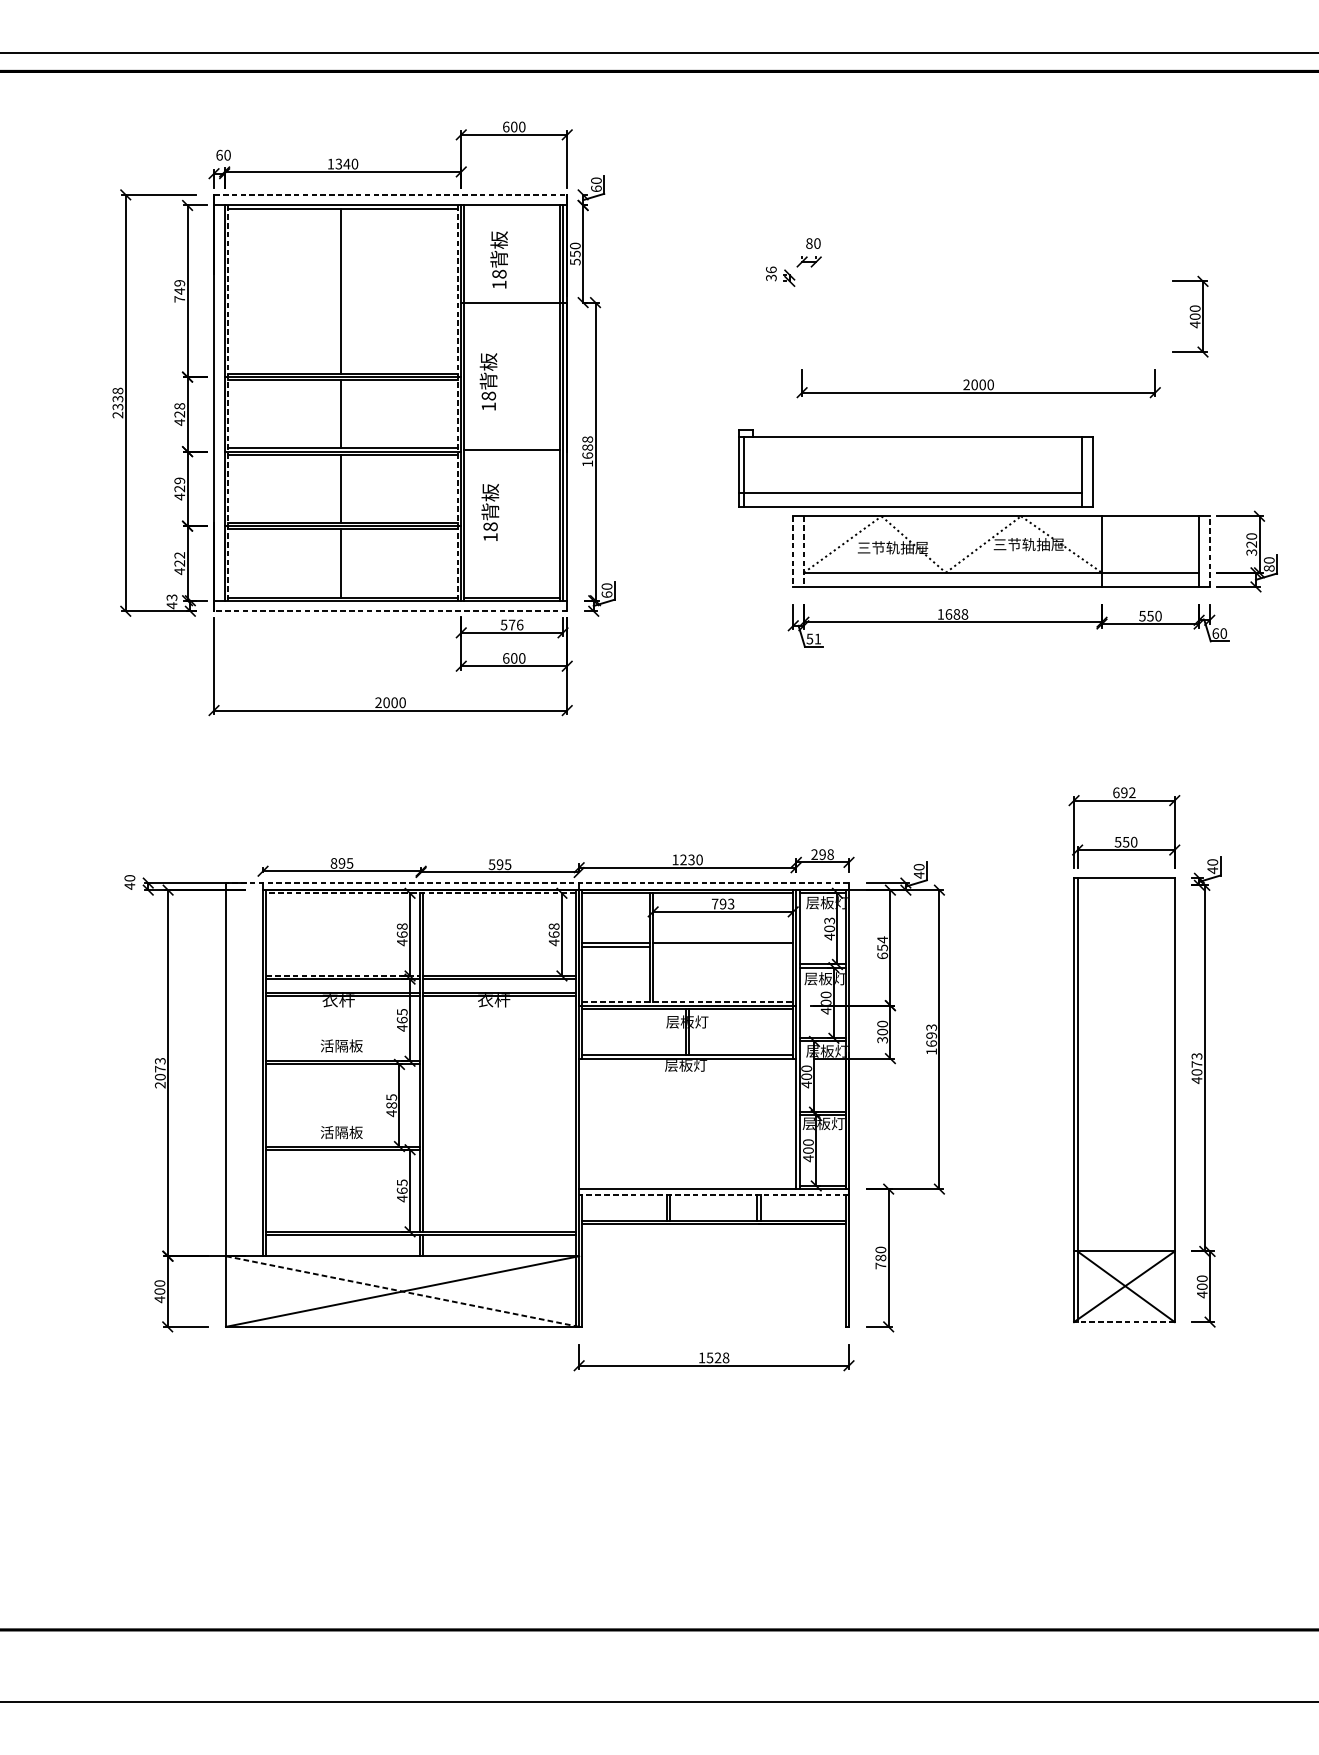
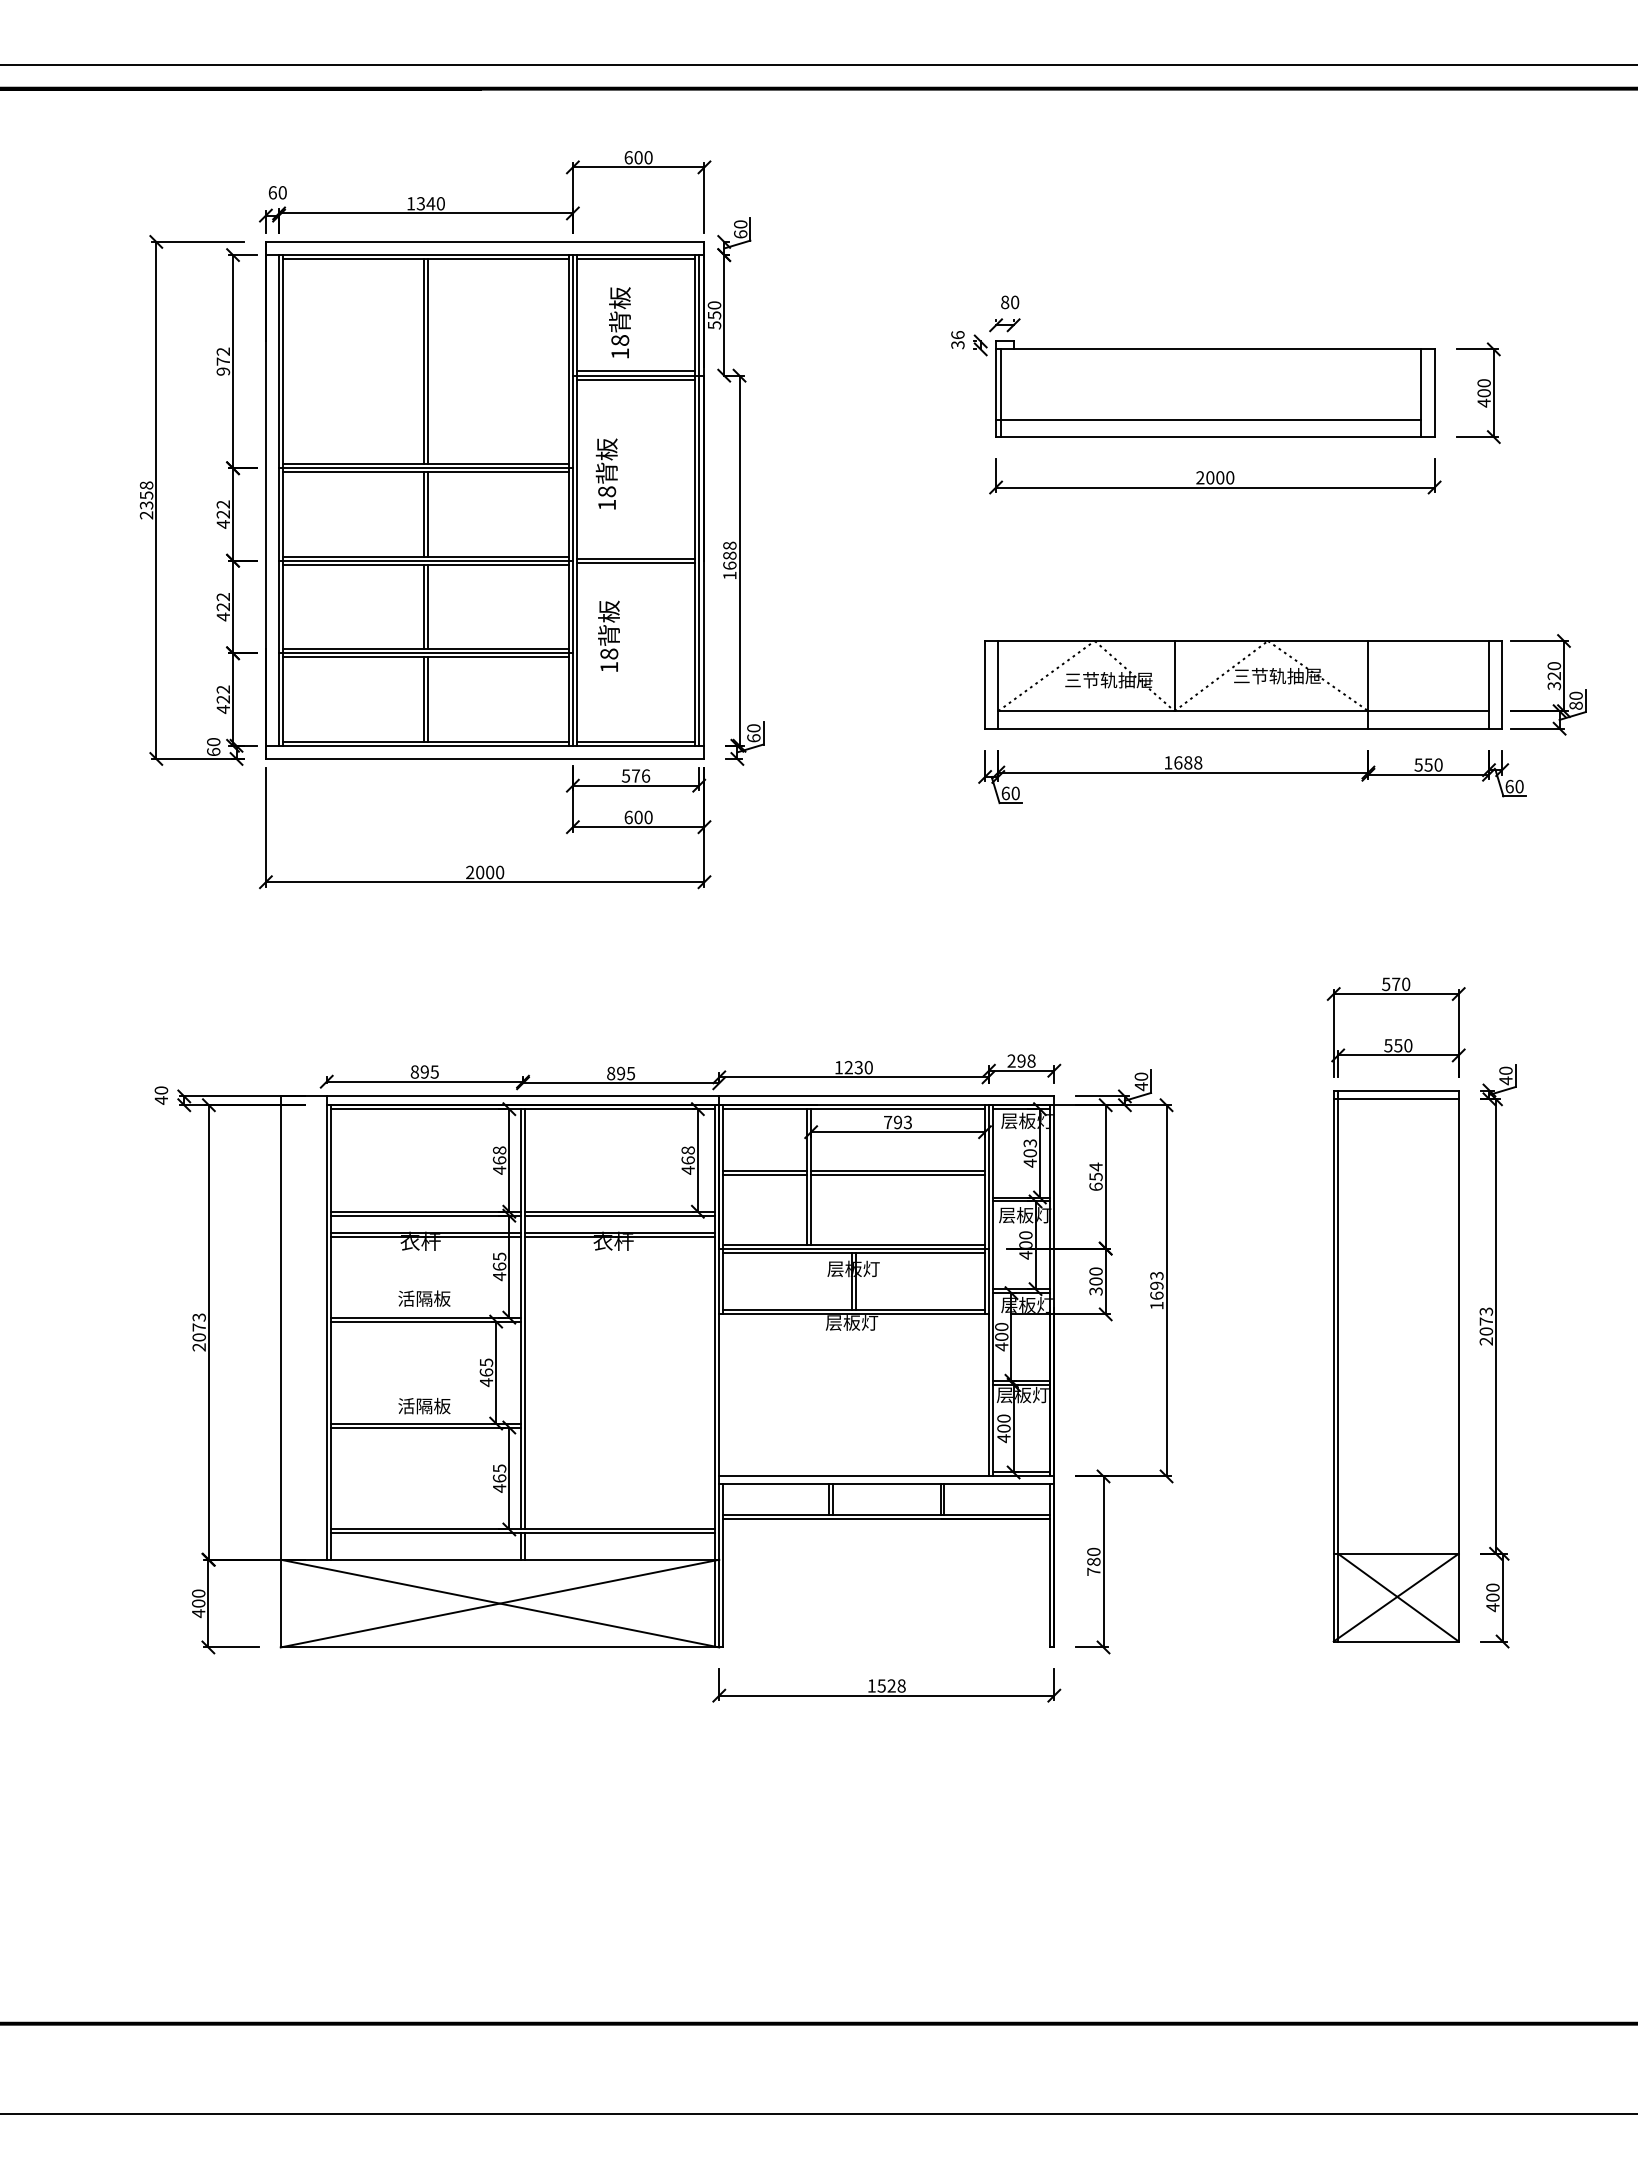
line: (390, 194) -> (485, 241), dashed -> solid
line: (511, 209) -> (635, 259), added
text: (179, 291) -> (223, 361), 749 -> 972
line: (344, 291) -> (427, 361), added
line: (511, 299) -> (635, 371), added
line: (511, 306) -> (635, 380), added
text: (117, 399) -> (145, 495), 2338 -> 2358
line: (228, 402) -> (283, 499), dashed -> solid
line: (457, 402) -> (568, 499), dashed -> solid
text: (179, 406) -> (223, 504), 428 -> 422
line: (344, 414) -> (427, 514), added
line: (511, 453) -> (635, 562), added
part: (916, 468) -> (1215, 388), moved
text: (179, 481) -> (223, 597), 429 -> 422
line: (344, 488) -> (427, 606), added
line: (945, 544) -> (1174, 676), added
line: (793, 551) -> (985, 684), dashed -> solid
line: (804, 551) -> (998, 684), dashed -> solid
line: (1209, 551) -> (1502, 684), dashed -> solid
line: (344, 563) -> (427, 699), added
text: (171, 602) -> (213, 747), 43 -> 60
line: (390, 610) -> (484, 758), dashed -> solid
text: (813, 639) -> (1010, 793), 51 -> 60
text: (1124, 792) -> (1396, 984), 692 -> 570
text: (491, 864) -> (610, 1073), 595 -> 895
line: (537, 883) -> (667, 1096), dashed -> solid
line: (1123, 885) -> (1395, 1099), added
line: (420, 893) -> (522, 1109), dashed -> solid
line: (723, 946) -> (898, 1175), added
line: (343, 975) -> (426, 1211), dashed -> solid
line: (688, 1002) -> (854, 1244), dashed -> solid
text: (1196, 1080) -> (1485, 1341), 4073 -> 2073
text: (391, 1105) -> (486, 1372), 485 -> 465
line: (713, 1195) -> (886, 1484), dashed -> solid
line: (402, 1291) -> (499, 1603), dashed -> solid
line: (1123, 1322) -> (1395, 1641), dashed -> solid

